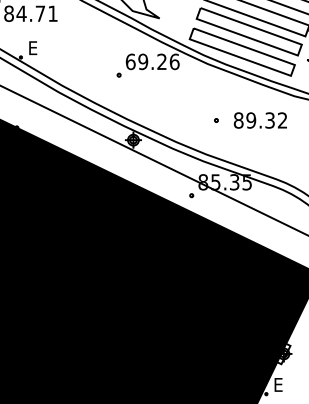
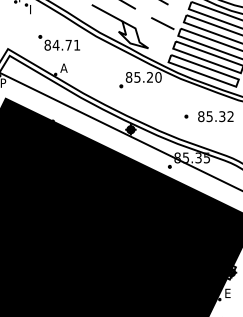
text: (32, 47) -> (63, 67), E -> A
text: (152, 62) -> (143, 77), 69.26 -> 85.20
text: (250, 120) -> (209, 116), 89.32 -> 85.32

